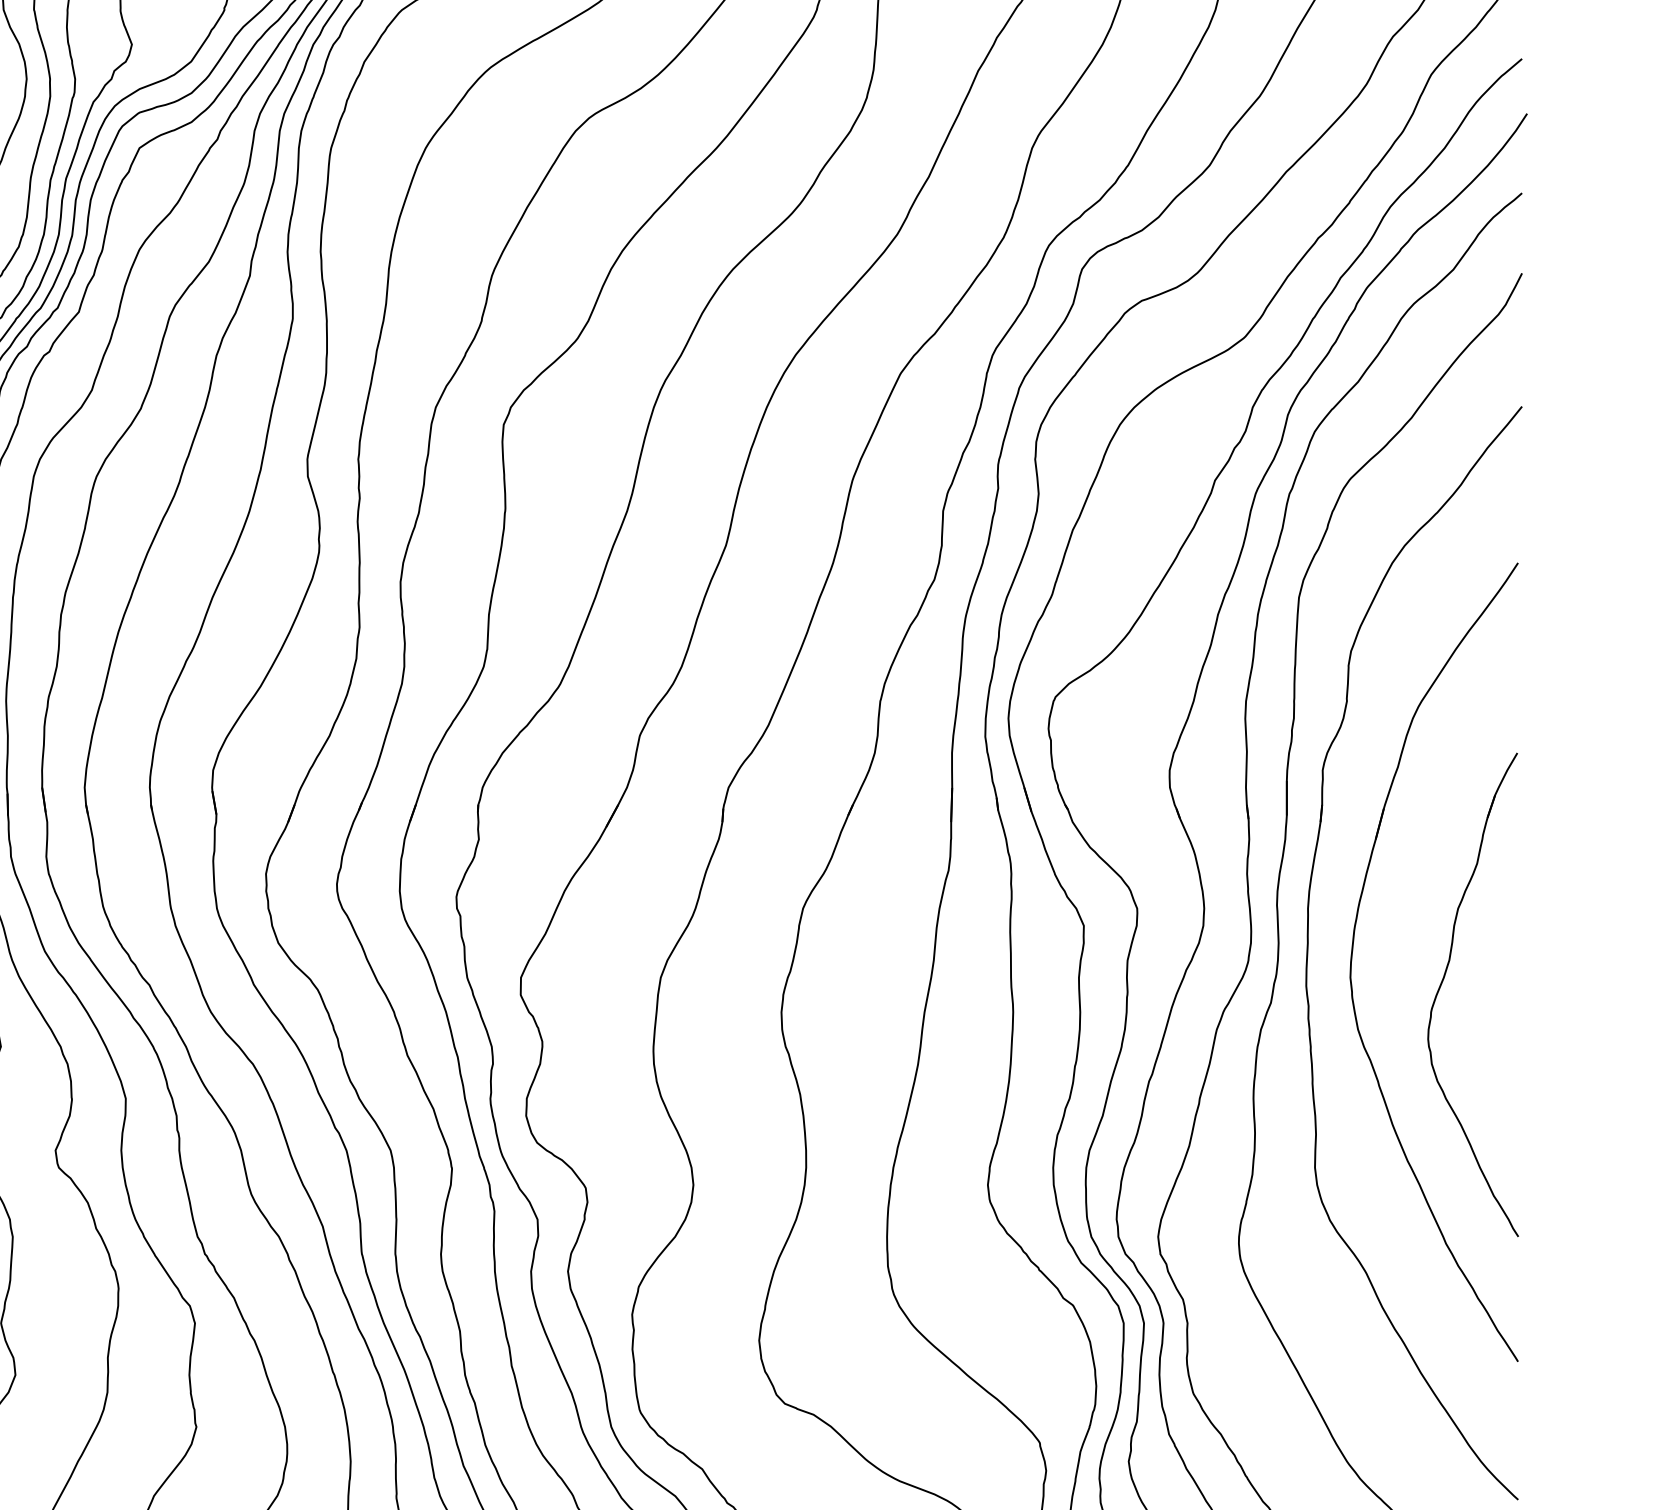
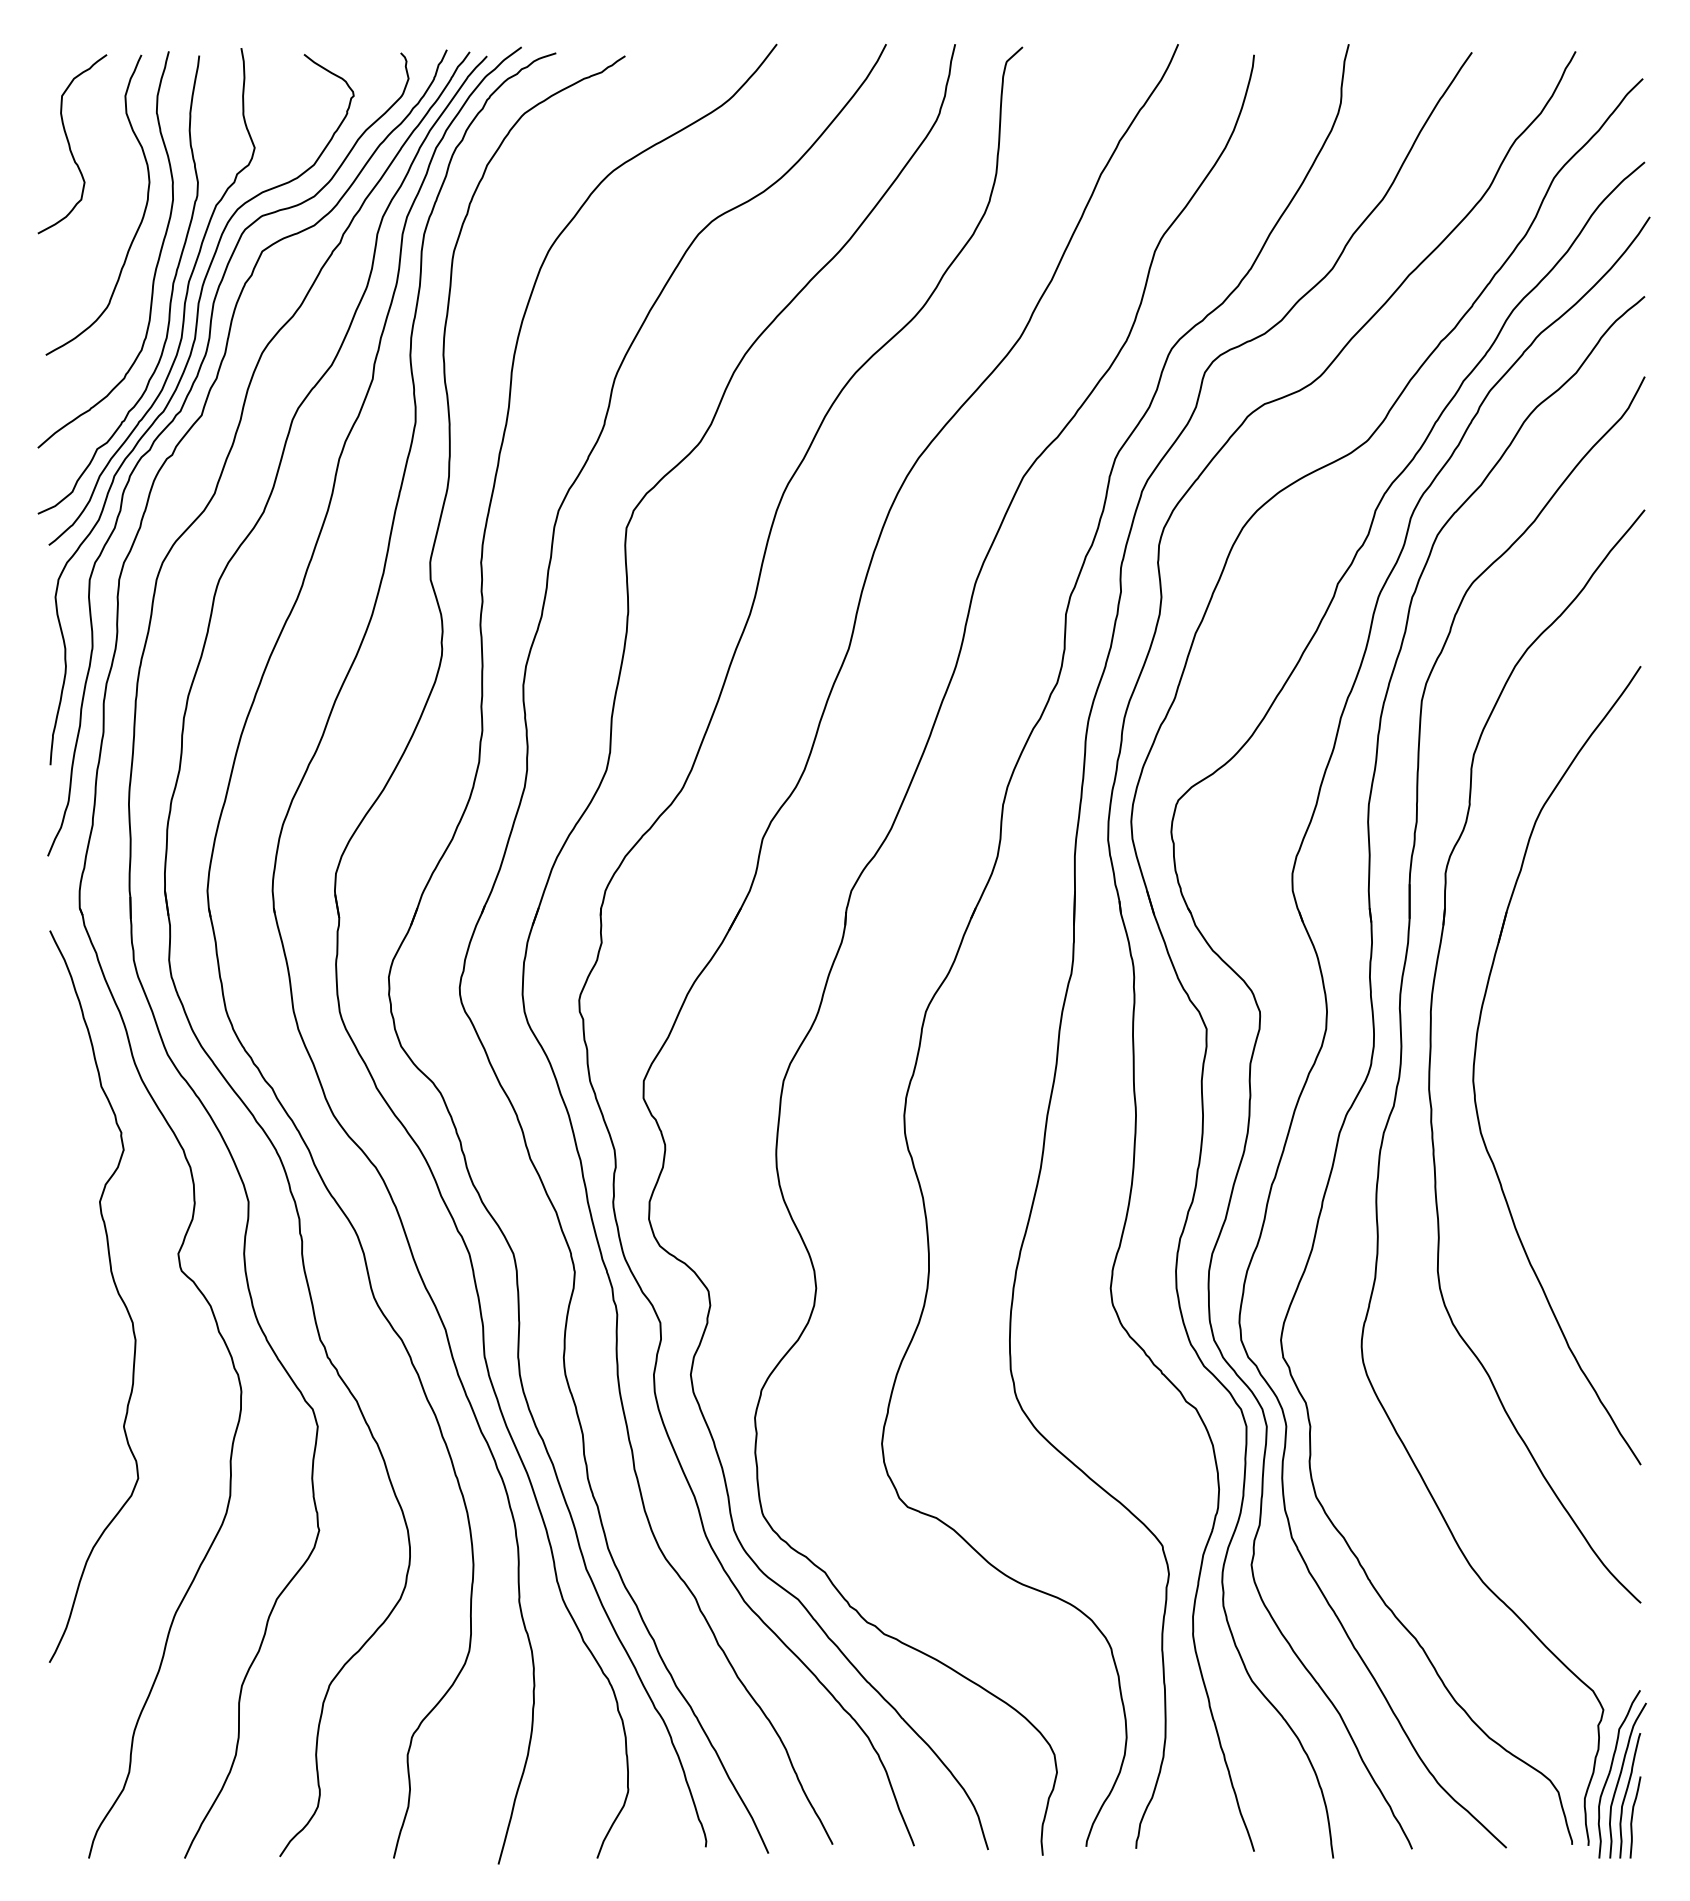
part: (1443, 981) -> (1566, 1084), removed

